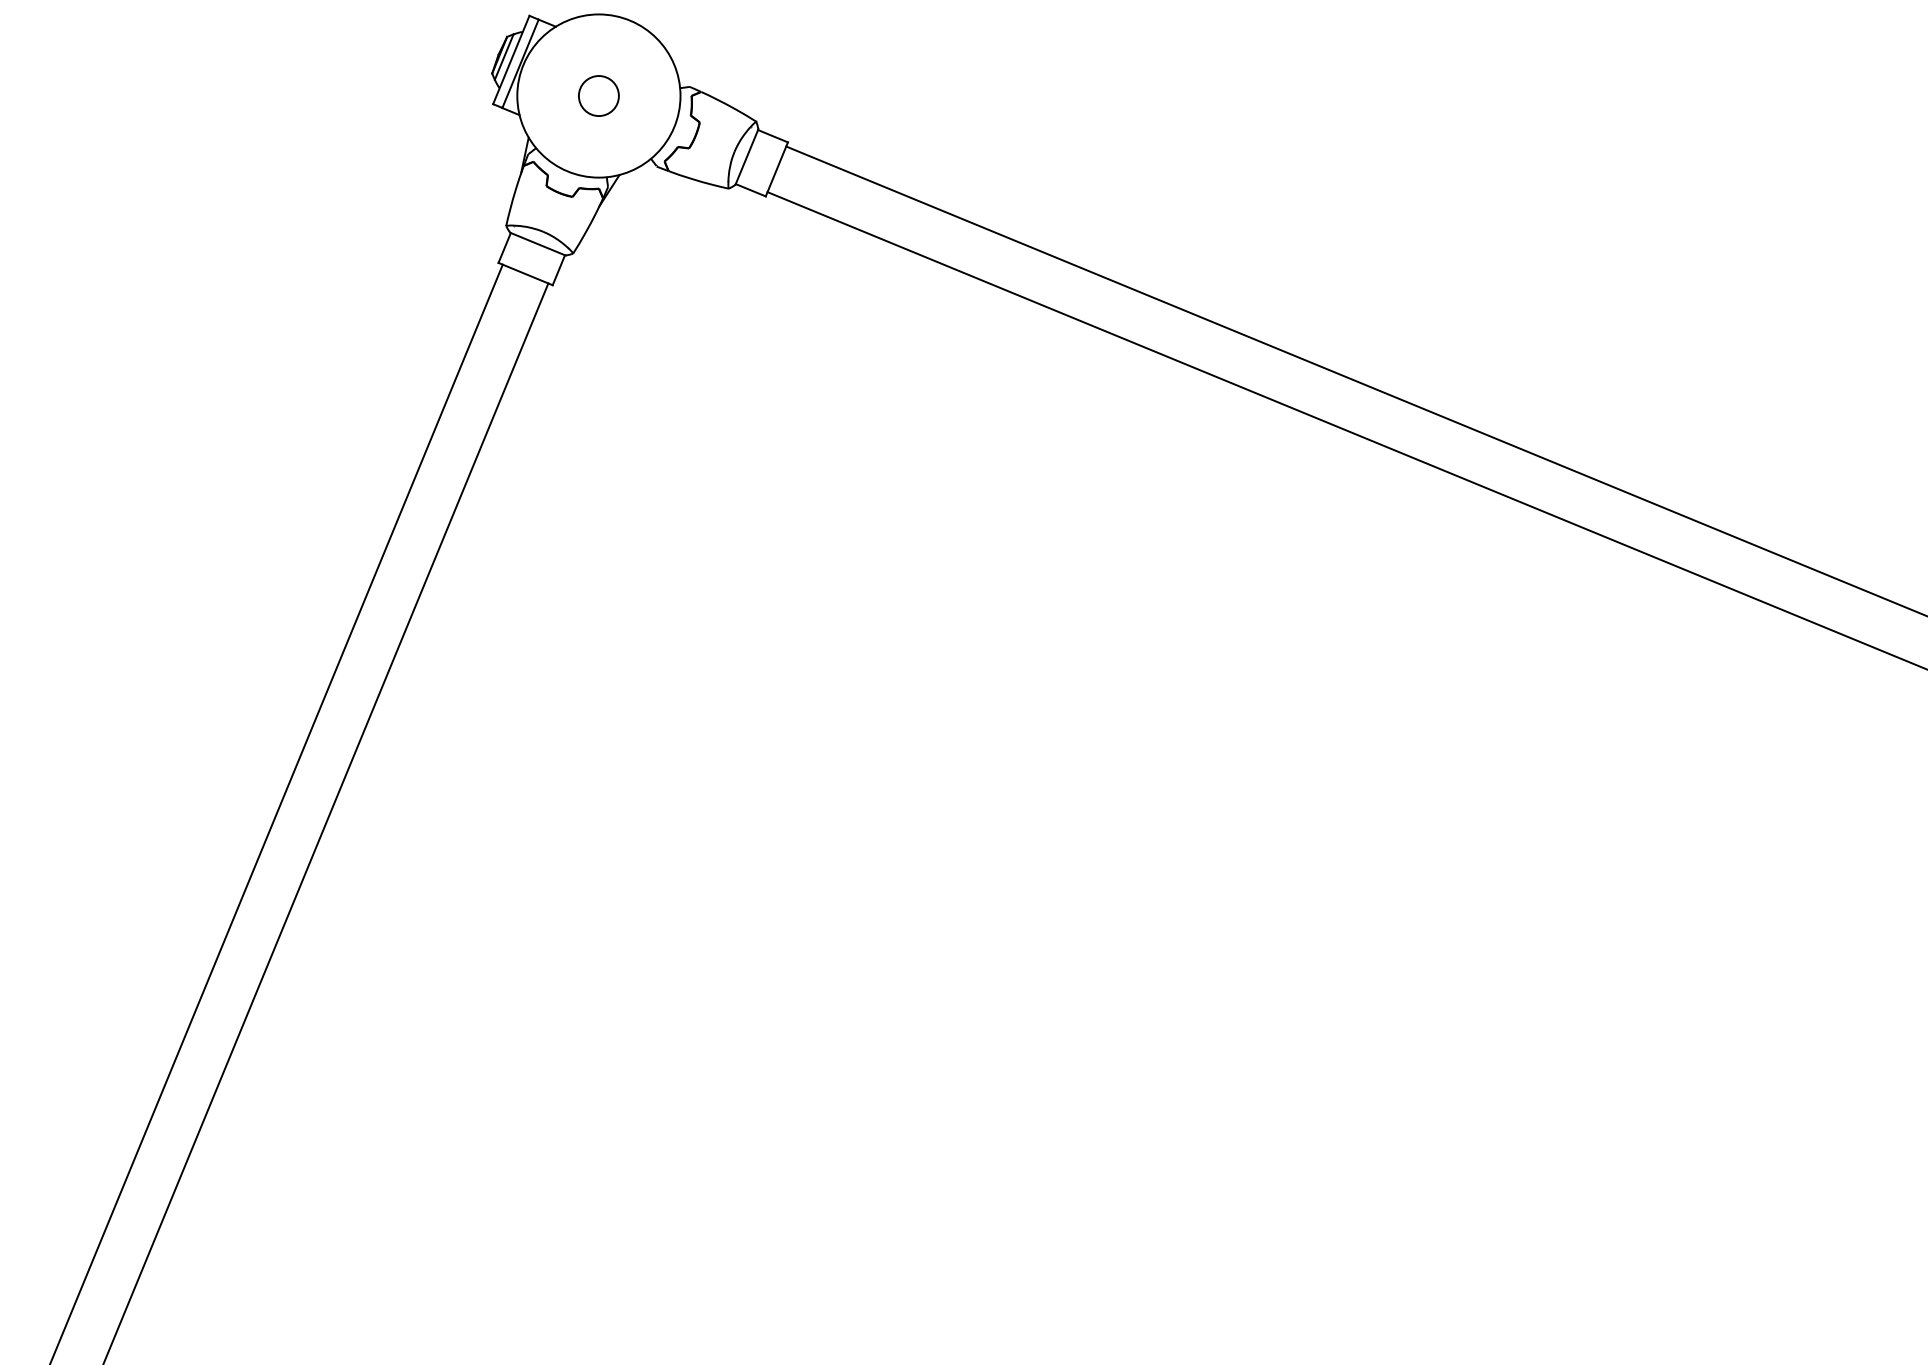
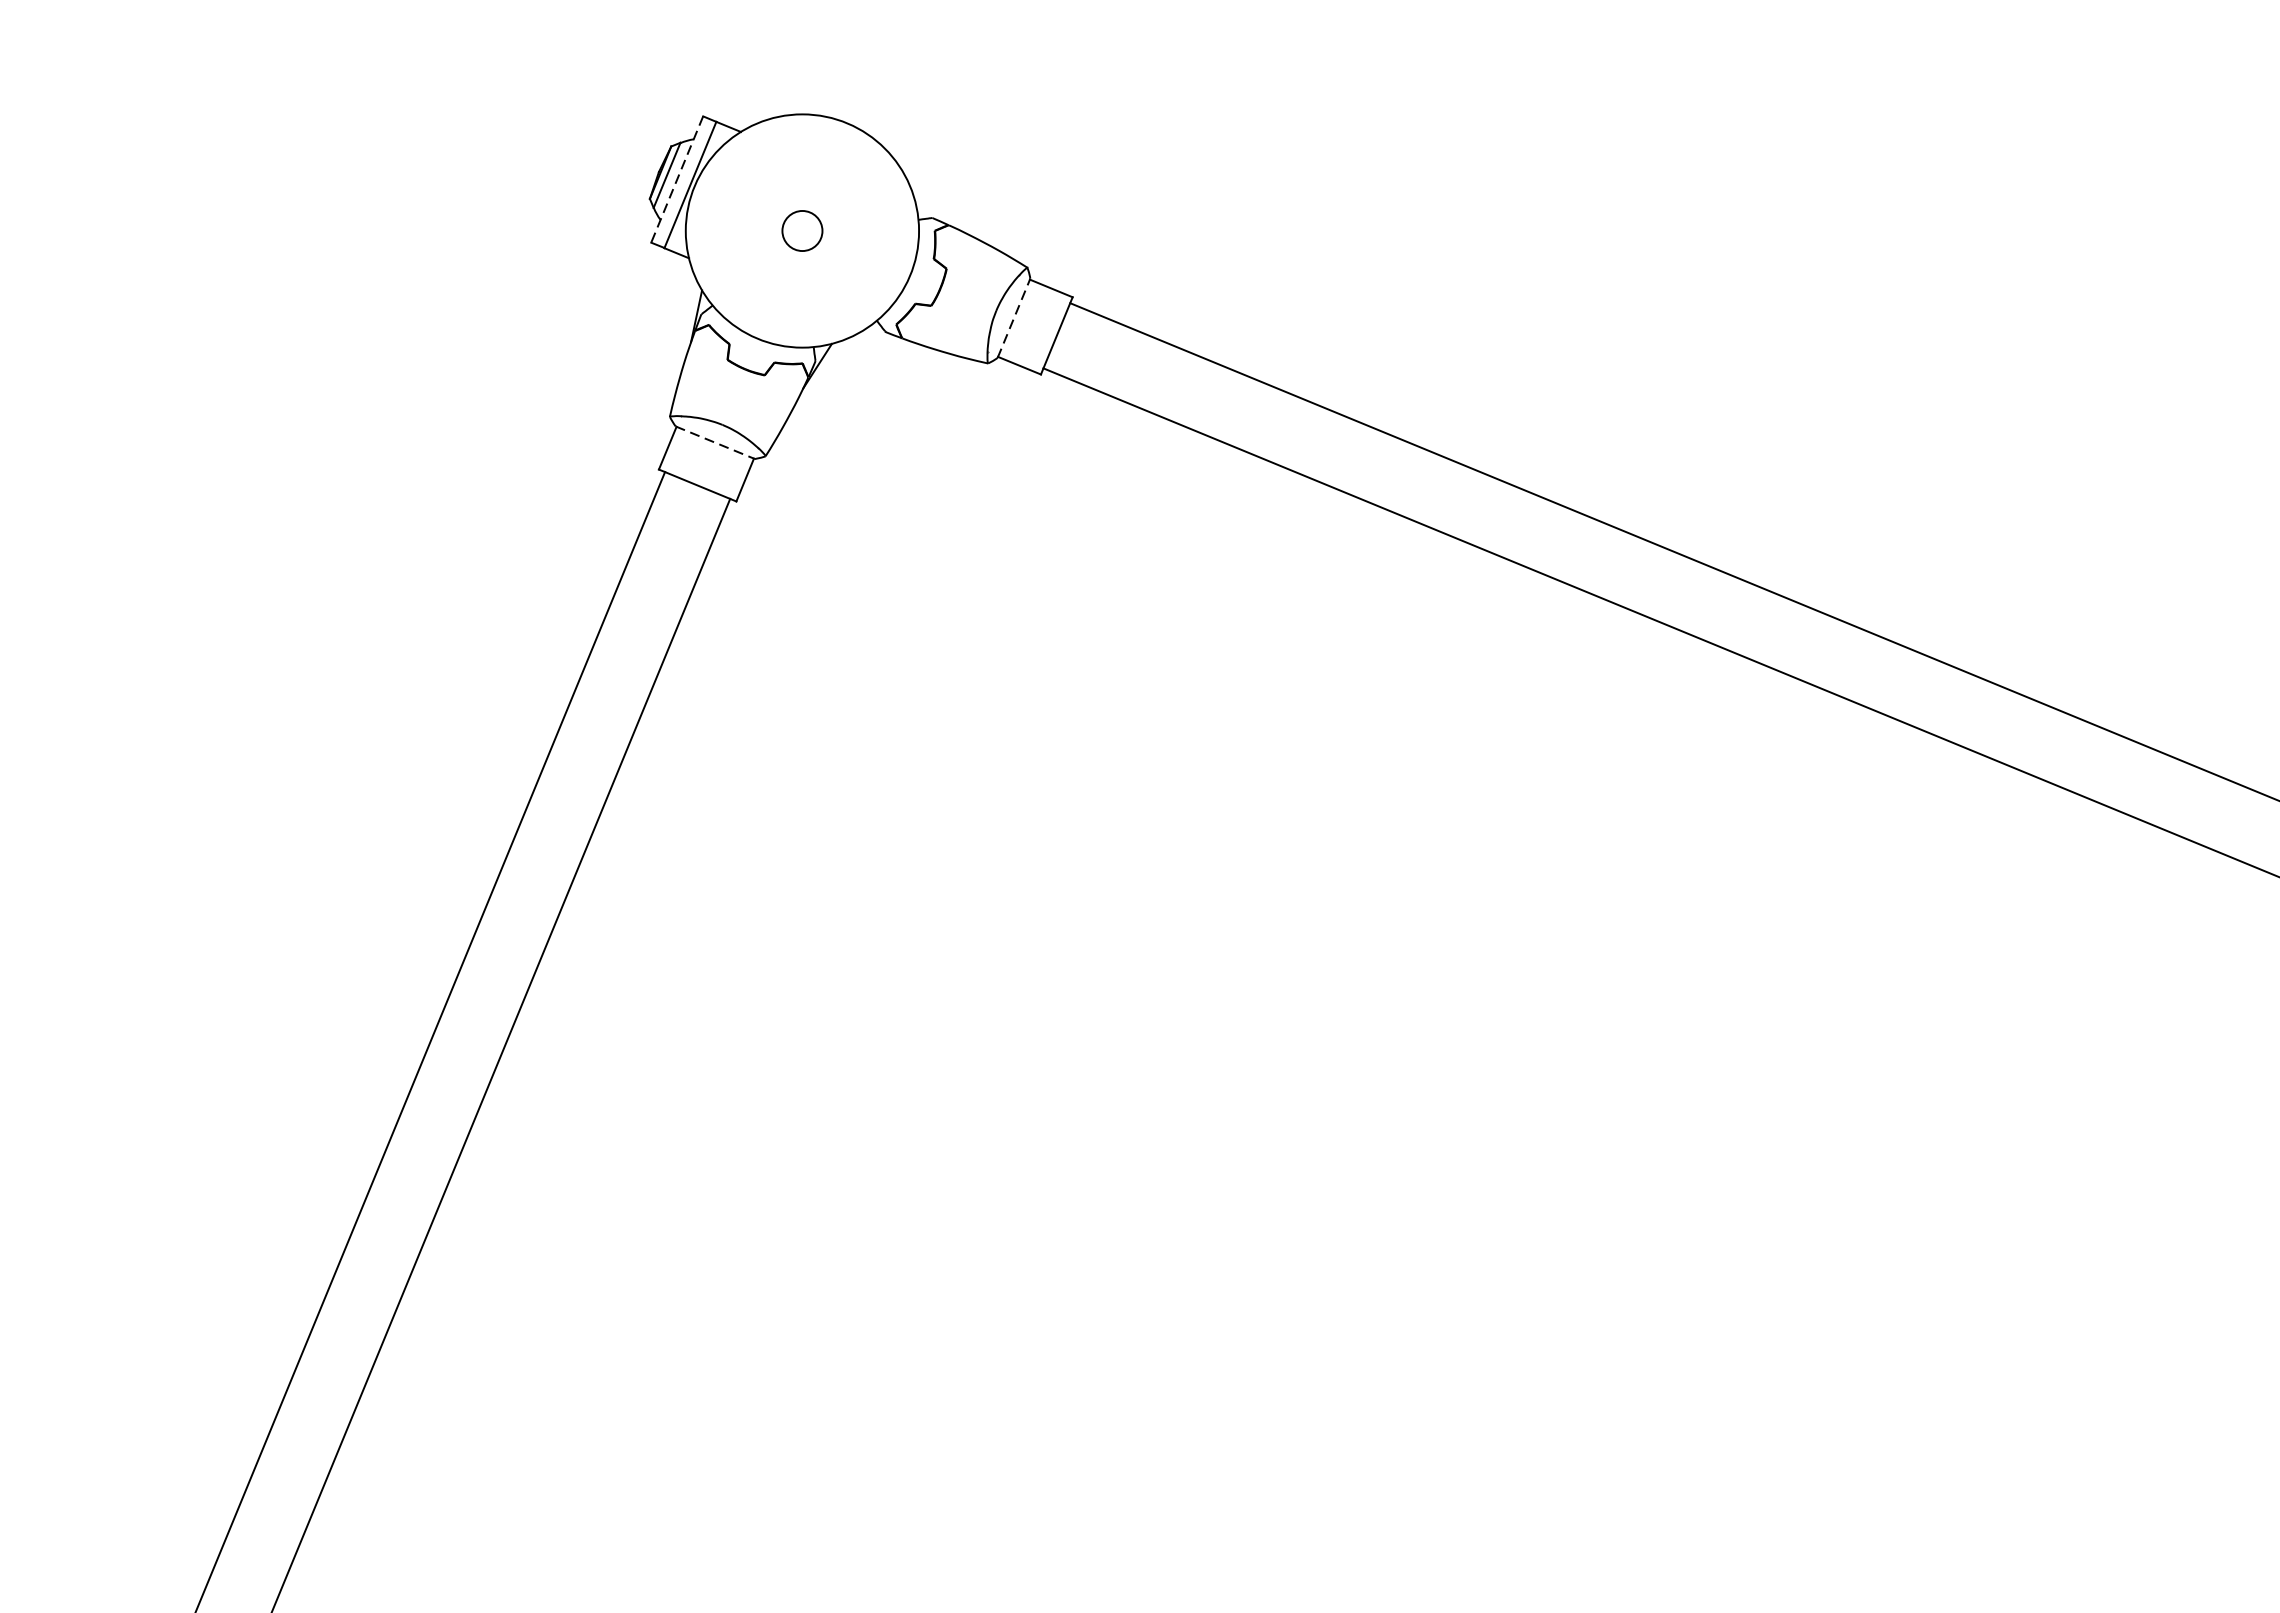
line: (511, 60) -> (677, 180), solid -> dashed
circle: (598, 95) -> (801, 230), size x0.7
line: (747, 156) -> (1014, 317), solid -> dashed
line: (537, 244) -> (714, 443), solid -> dashed

